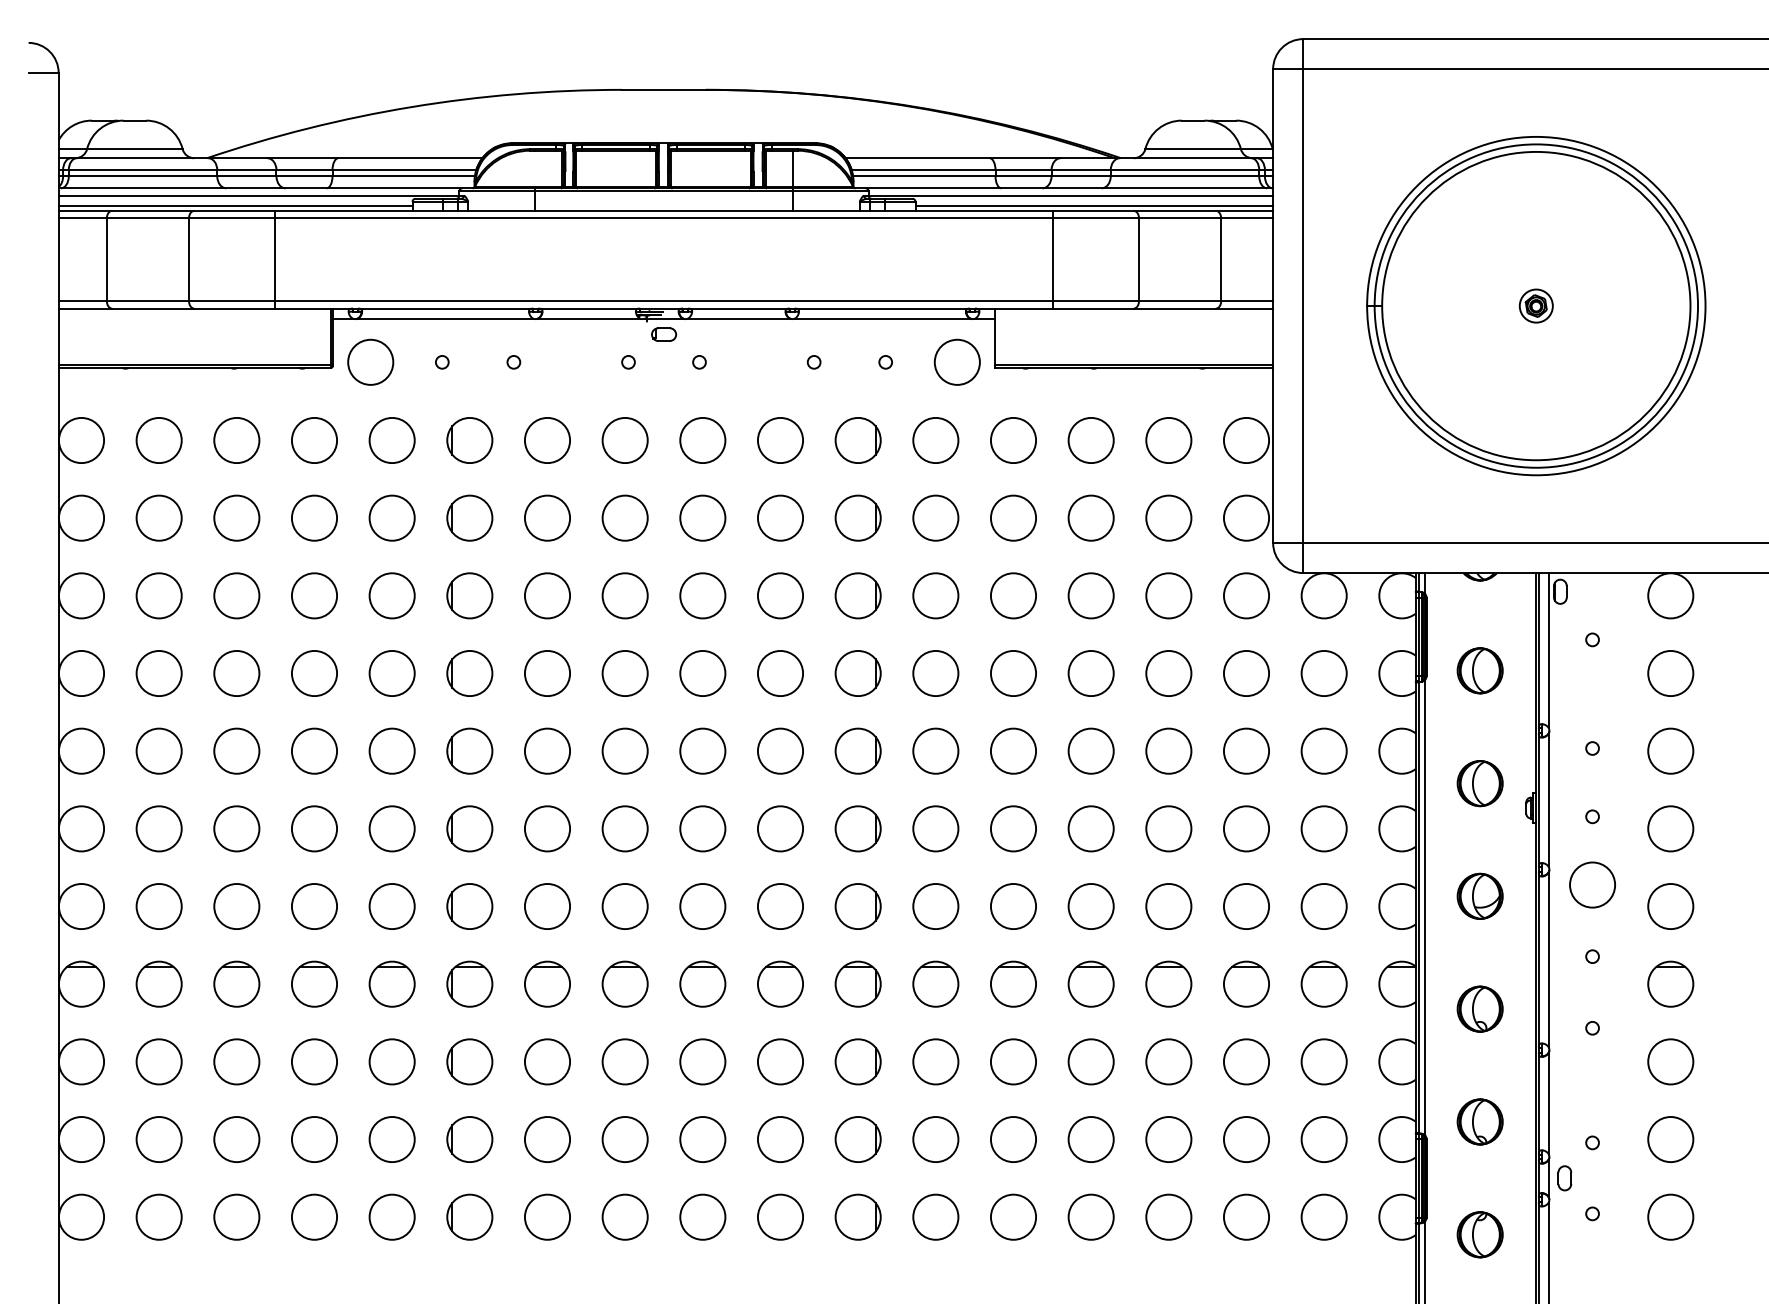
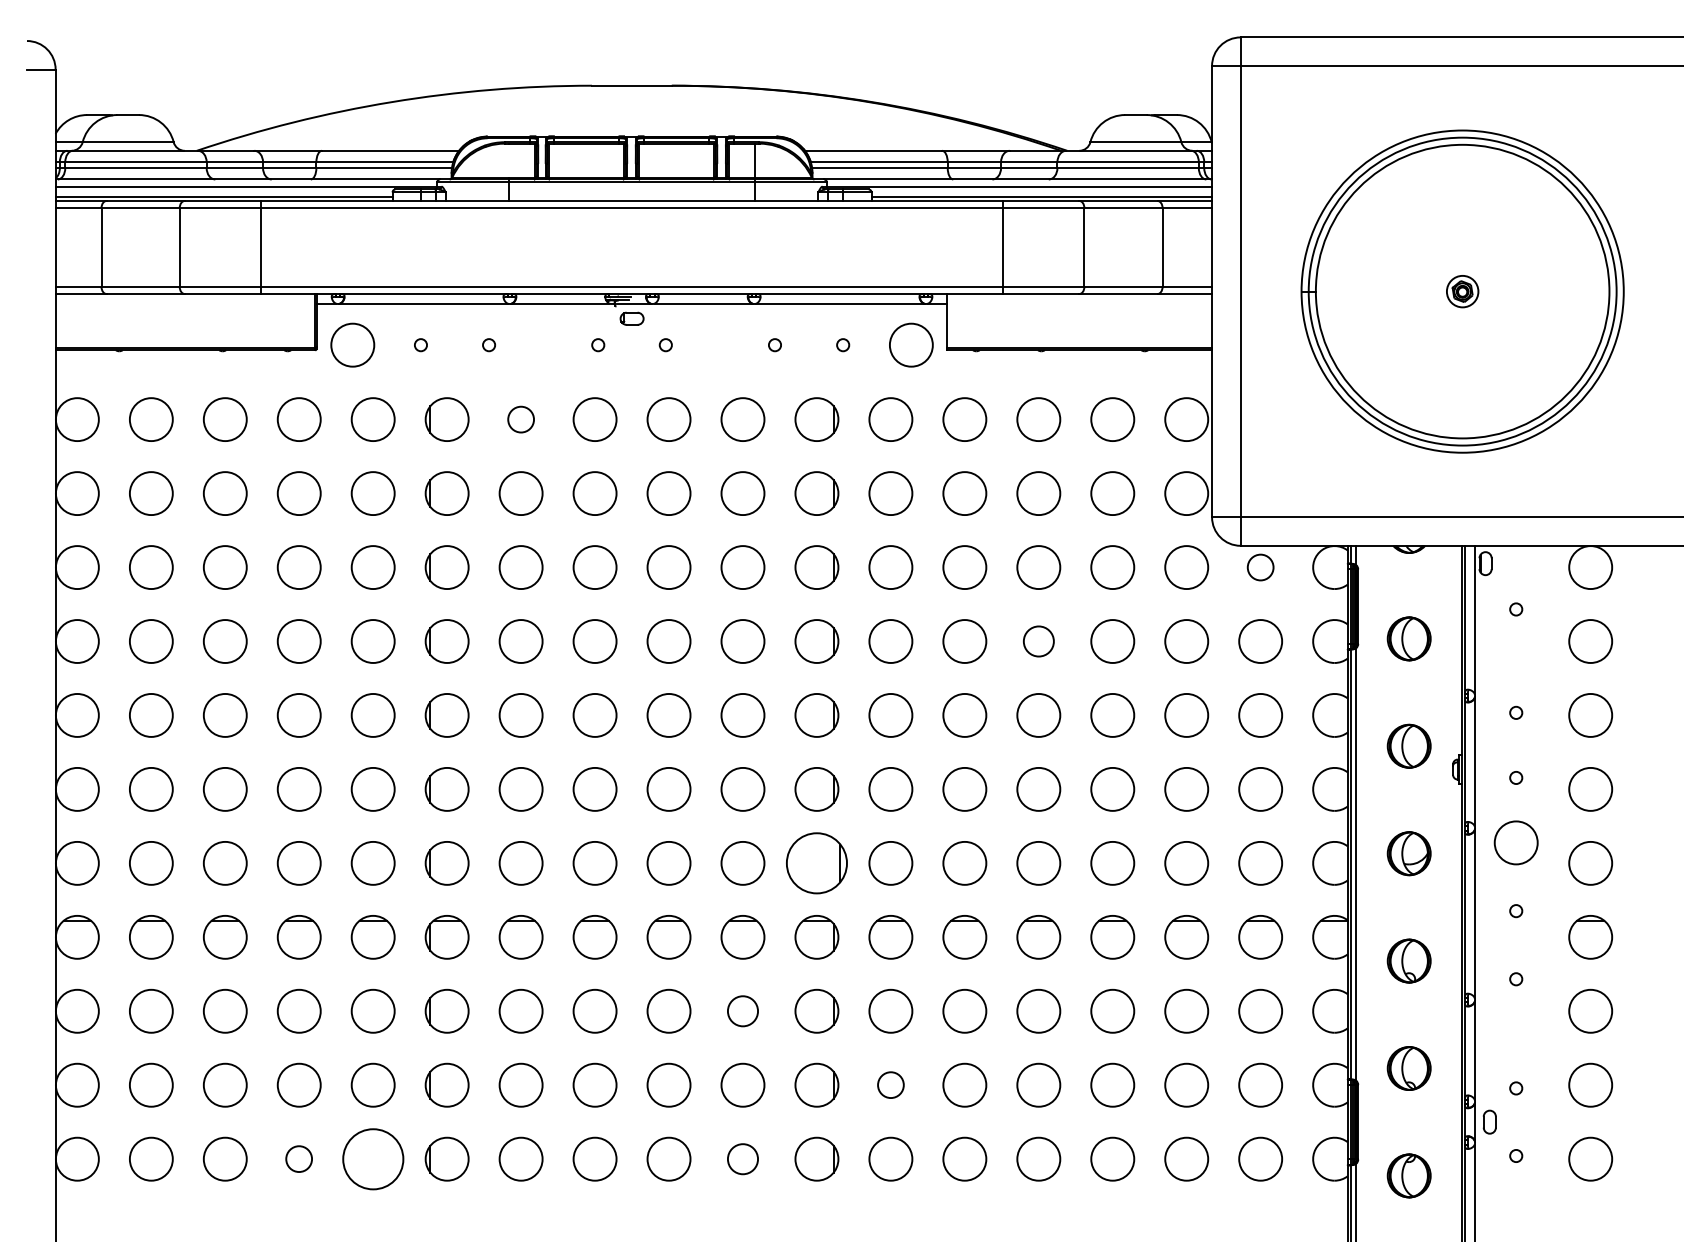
circle: (546, 440) -> (520, 419), size x0.6
circle: (1324, 595) -> (1260, 567), size x0.6
circle: (1090, 673) -> (1038, 641), size x0.7
part: (857, 906) -> (816, 863), size x1.4
circle: (780, 1061) -> (742, 1010), size x0.7
circle: (935, 1138) -> (890, 1084), size x0.6
circle: (313, 1216) -> (298, 1158), size x0.6
circle: (391, 1216) -> (372, 1158), size x1.4
circle: (780, 1216) -> (742, 1158), size x0.7

